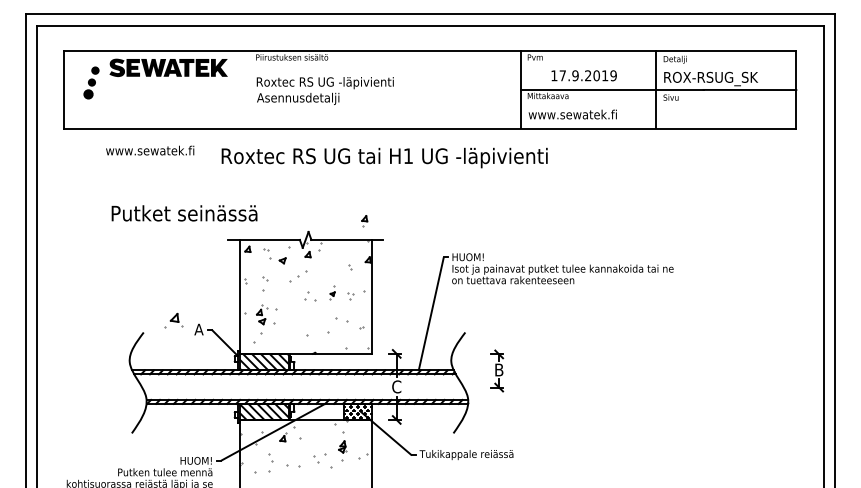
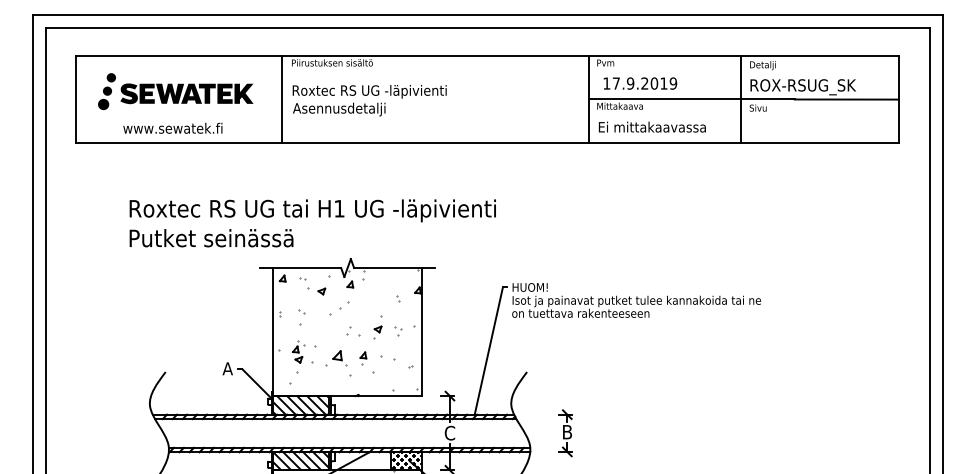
part: (168, 67) -> (186, 93), moved
text: (583, 75) -> (639, 83), moved
line: (247, 89) -> (282, 98), added
text: (576, 114) -> (651, 127), www.sewatek.fi -> Ei mittakaavassa
text: (150, 150) -> (173, 128), moved
text: (384, 157) -> (312, 210), moved
part: (364, 221) -> (363, 358), moved
part: (332, 292) -> (377, 327), size x1.43
part: (173, 320) -> (336, 358), moved
part: (497, 370) -> (565, 432), moved

